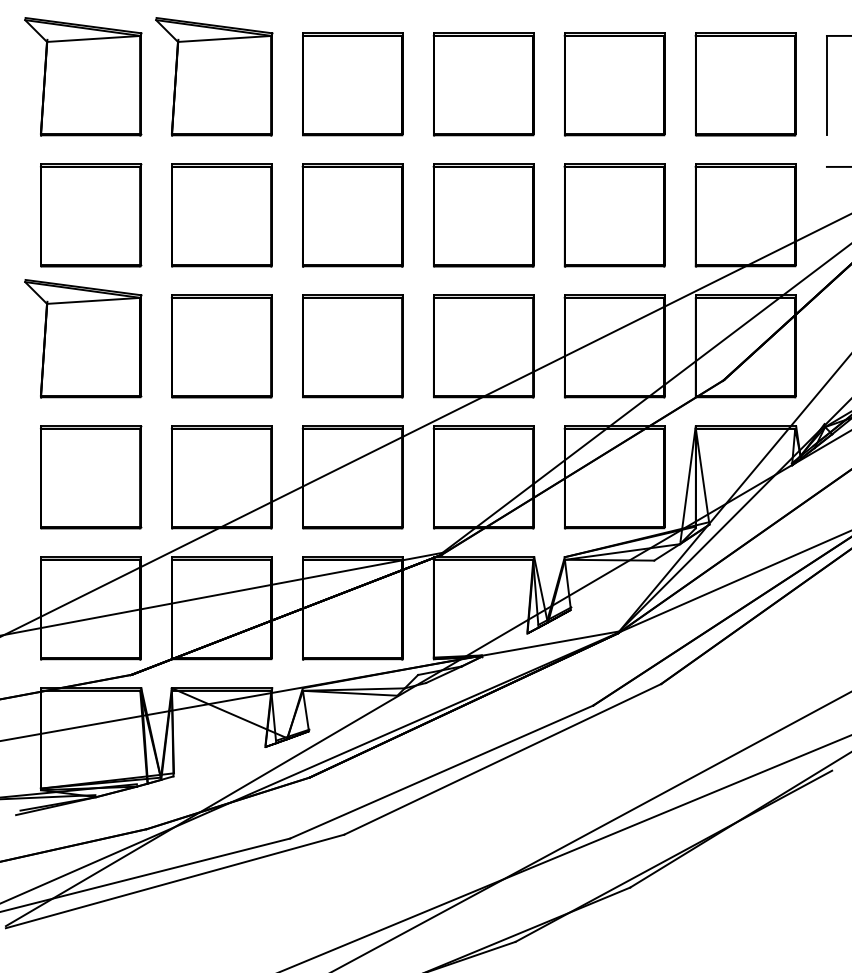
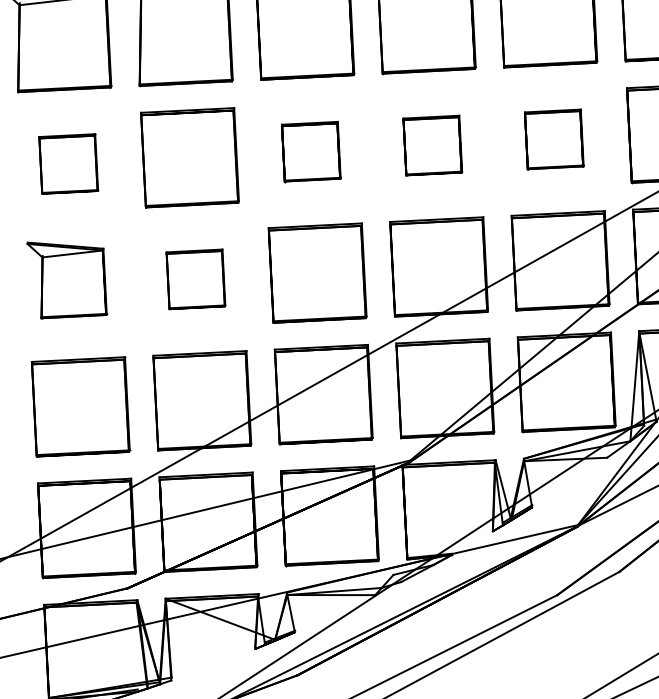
part: (91, 215) -> (68, 164), size x0.6
part: (352, 215) -> (311, 151), size x0.6
part: (483, 215) -> (432, 145), size x0.6
part: (614, 215) -> (554, 139), size x0.6
part: (83, 338) -> (67, 278), size x0.7
part: (221, 346) -> (195, 279), size x0.6

